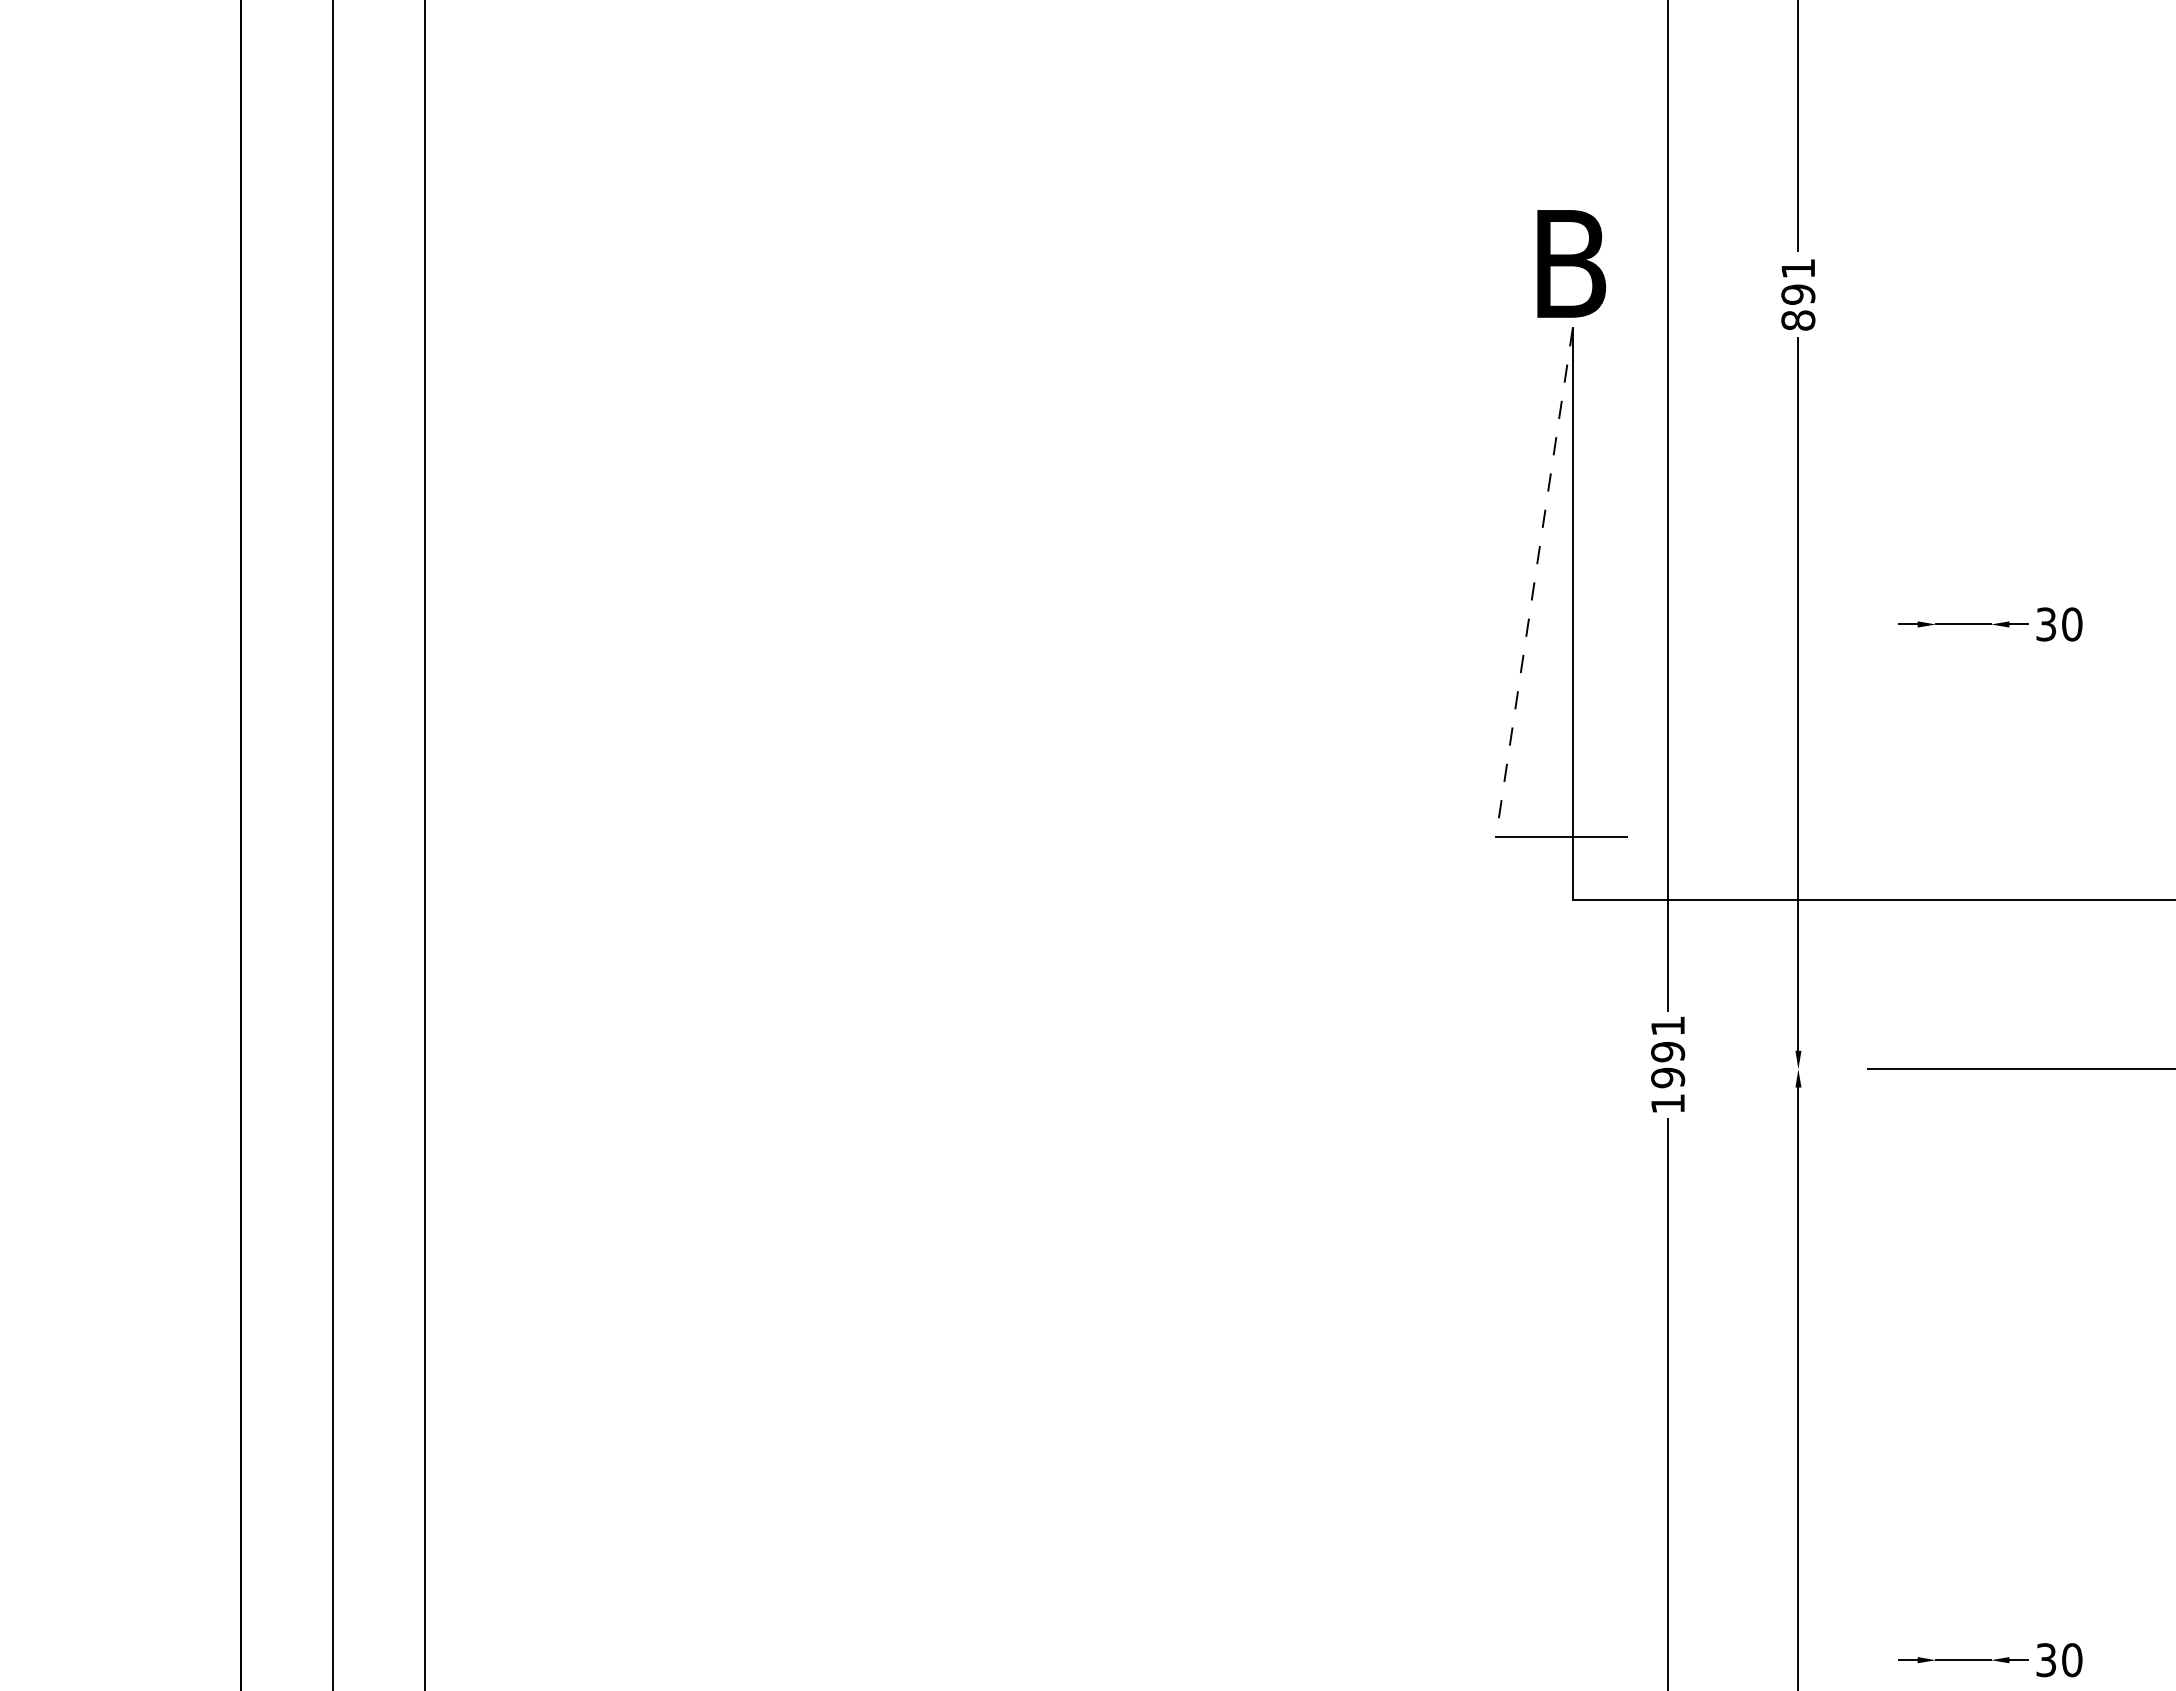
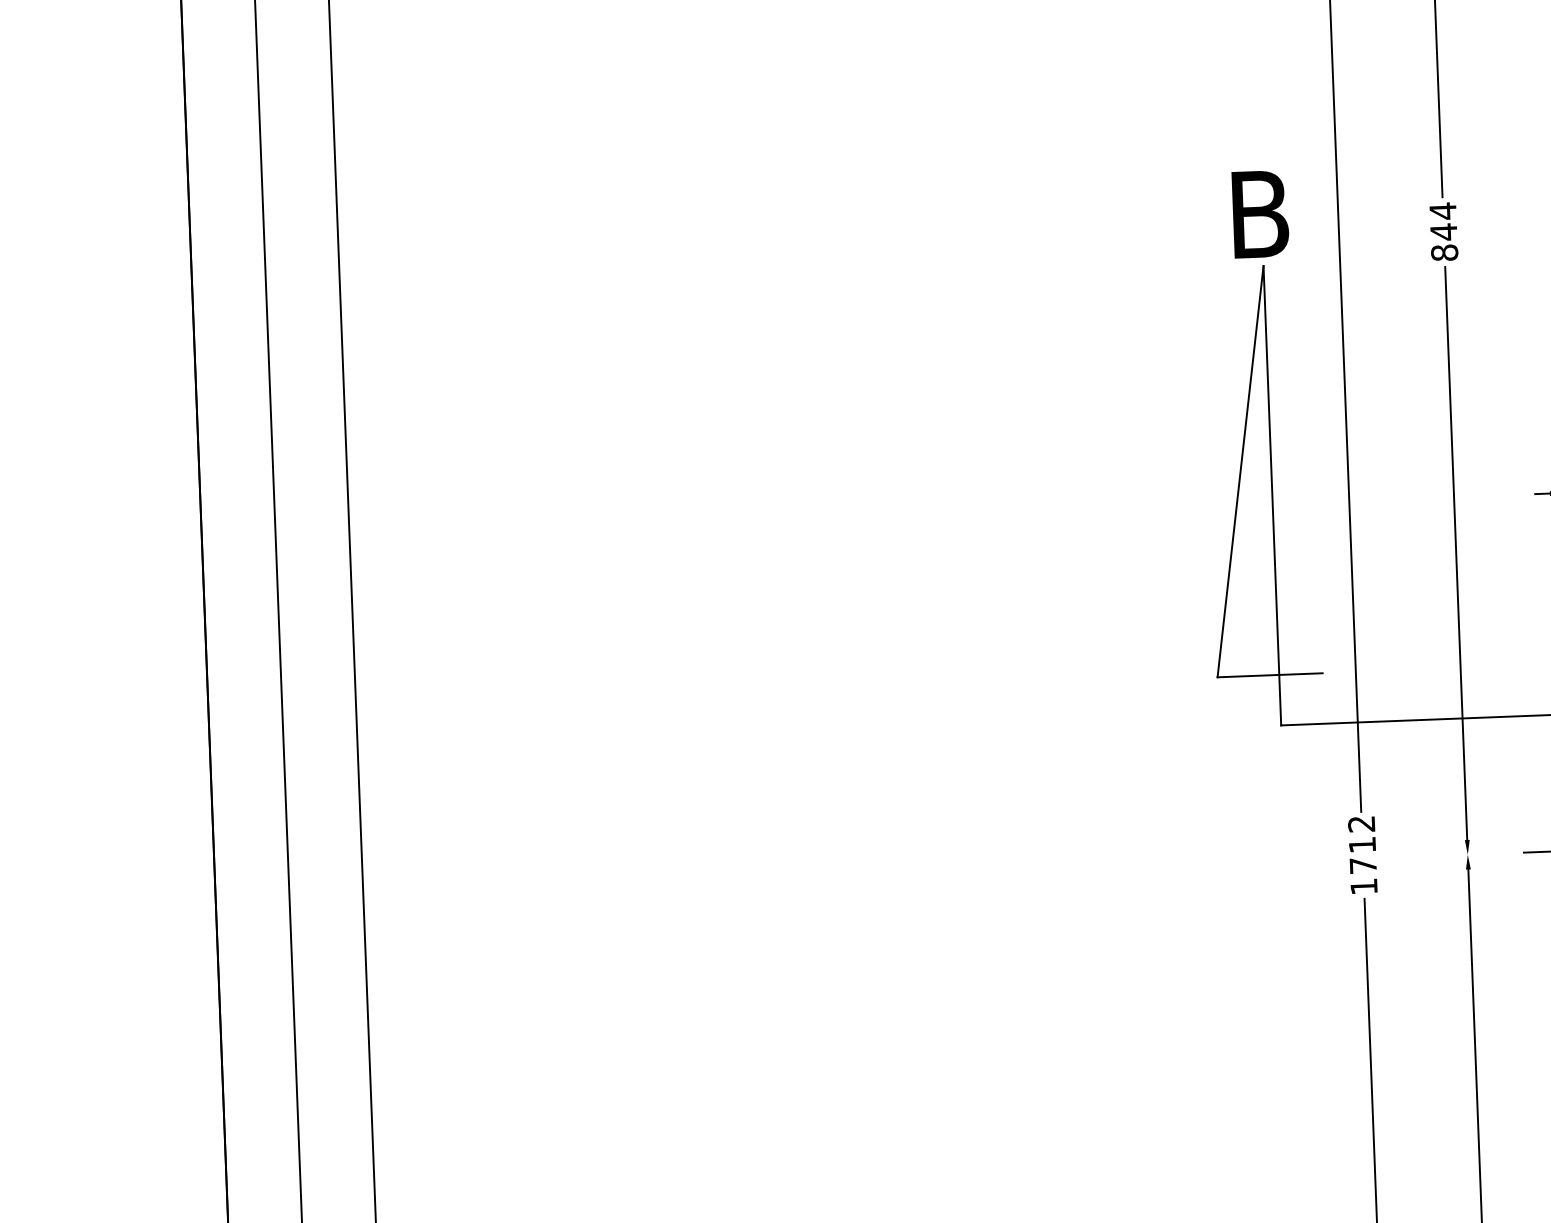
text: (1798, 281) -> (1443, 221), 891 -> 844
line: (1534, 583) -> (1240, 472), dashed -> solid
text: (1668, 1052) -> (1362, 845), 1991 -> 1712

